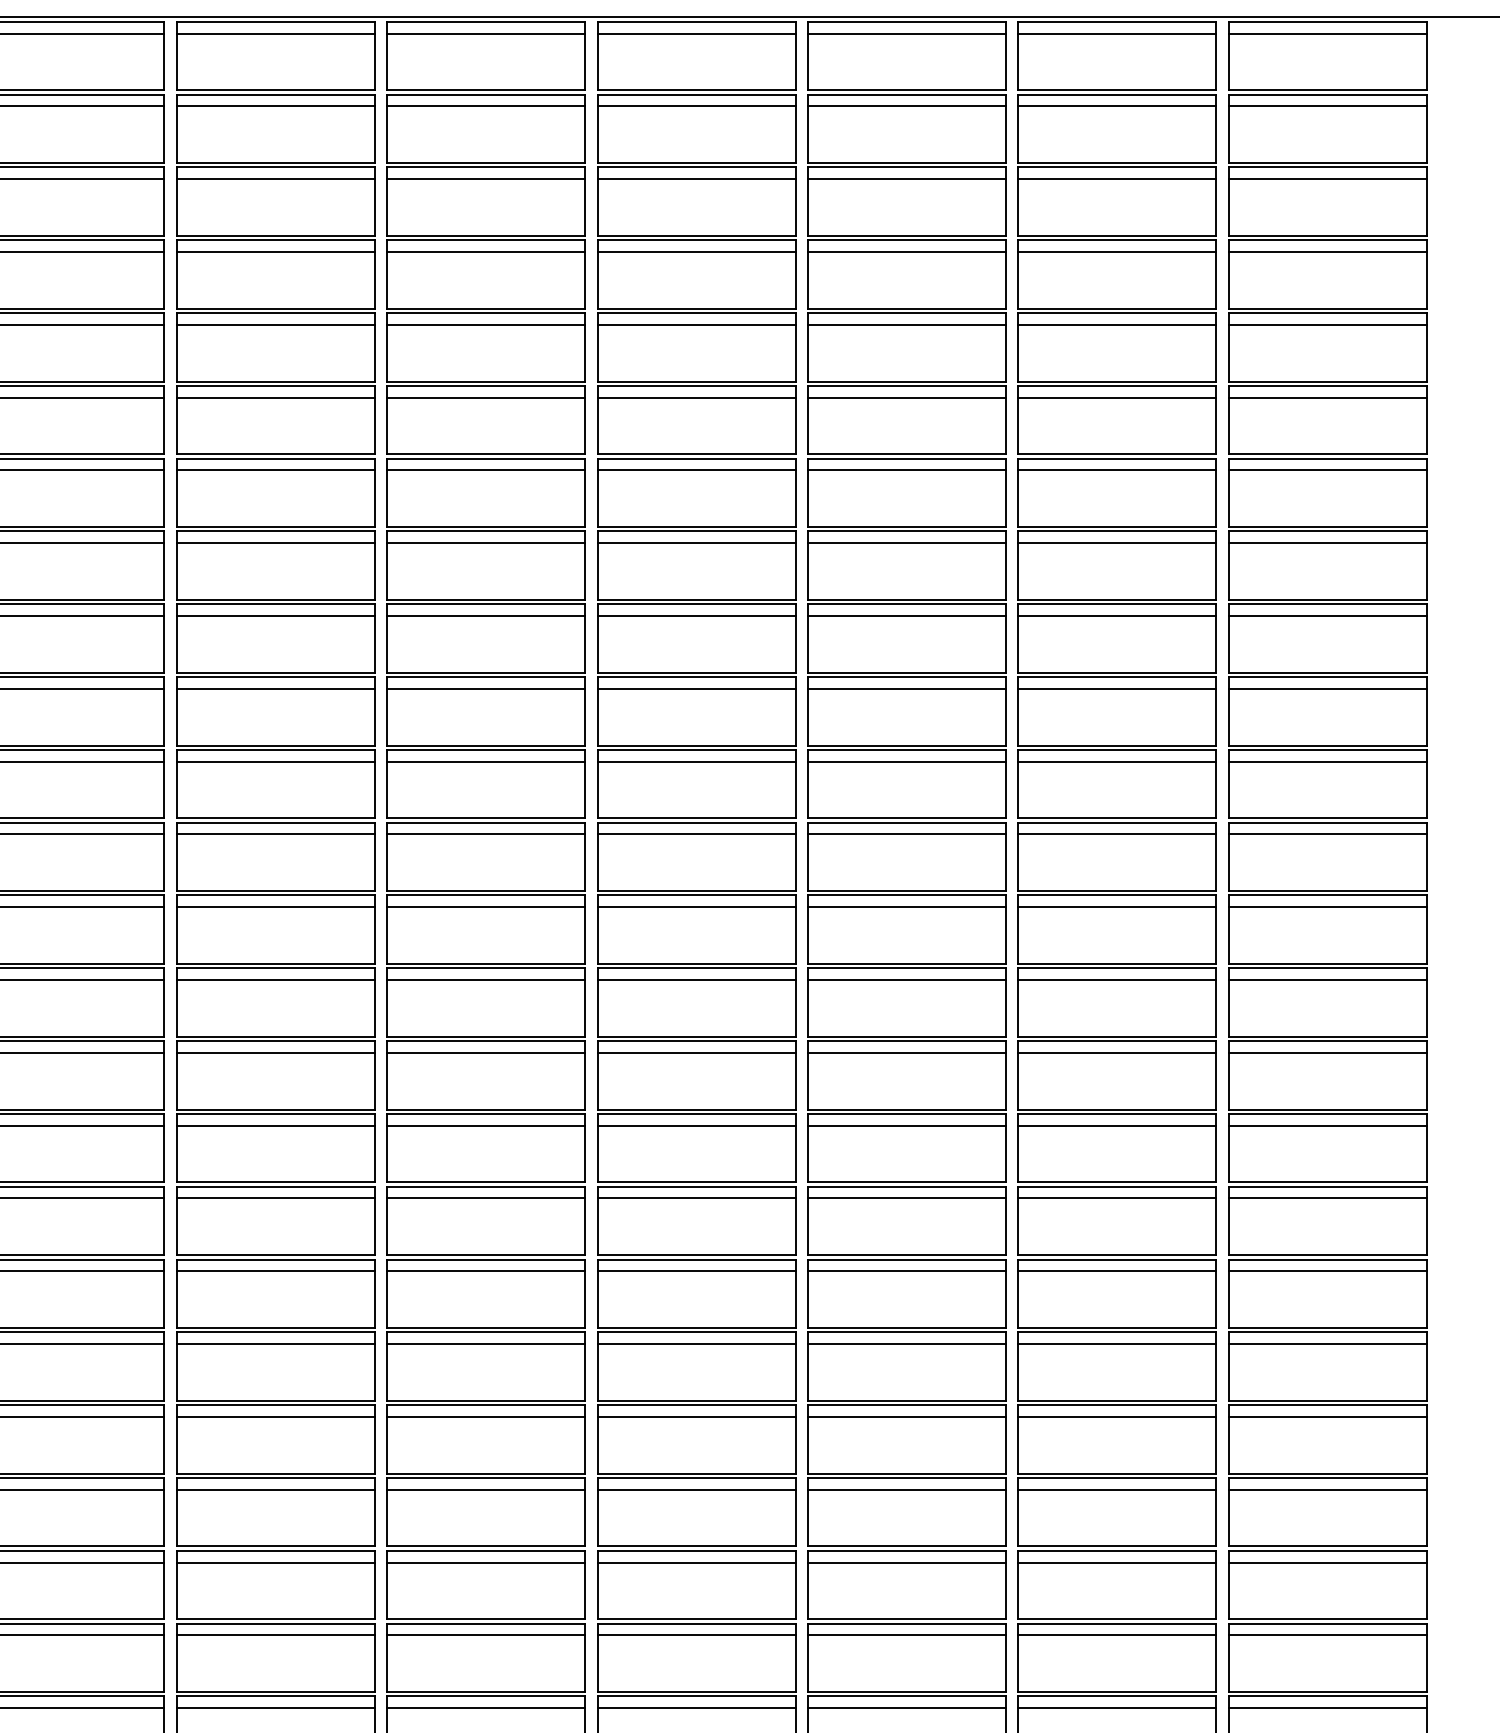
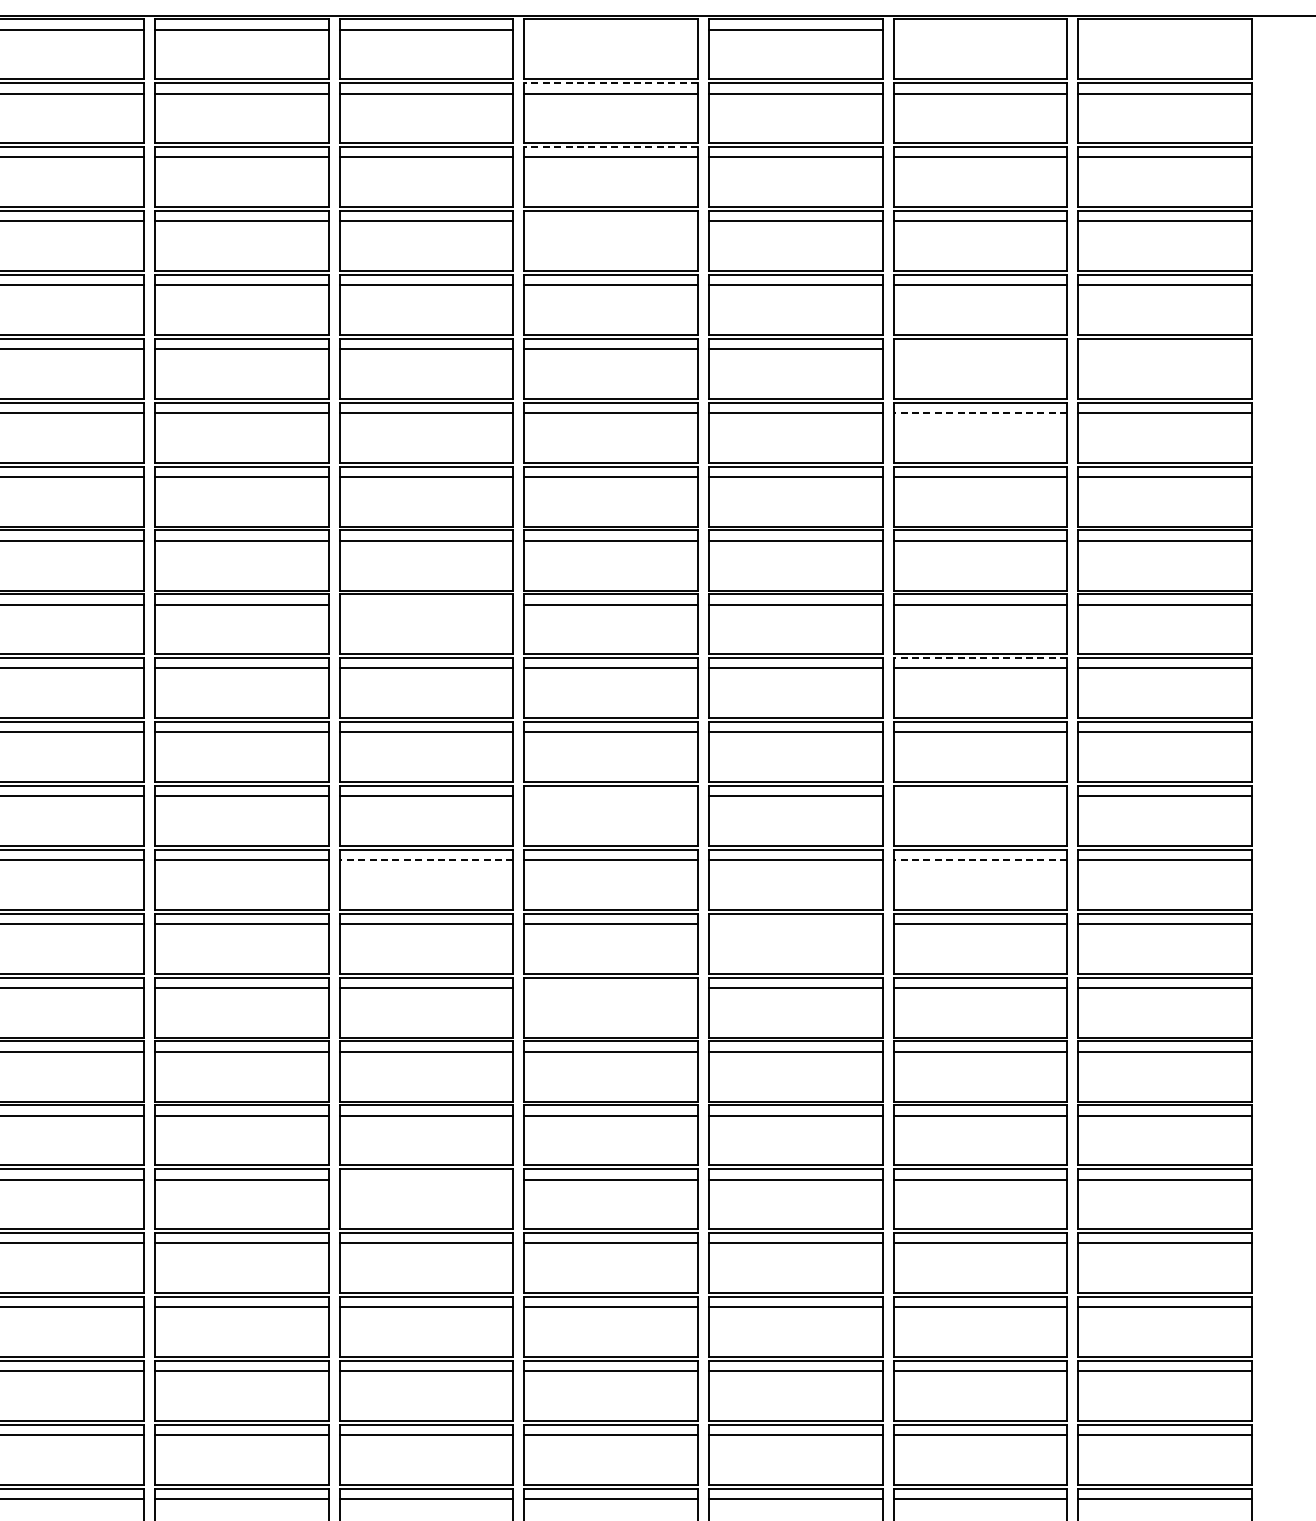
line: (695, 33) -> (610, 29), removed
line: (1117, 33) -> (980, 29), removed
line: (1327, 33) -> (1164, 29), removed
line: (697, 94) -> (611, 83), solid -> dashed
line: (697, 167) -> (611, 147), solid -> dashed
line: (695, 252) -> (610, 221), removed
line: (1117, 398) -> (980, 349), removed
line: (1327, 398) -> (1164, 349), removed
line: (1117, 469) -> (980, 412), solid -> dashed
line: (486, 688) -> (426, 604), removed
line: (1117, 750) -> (980, 658), solid -> dashed
line: (695, 907) -> (610, 796), removed
line: (1117, 907) -> (980, 796), removed
line: (486, 980) -> (426, 860), solid -> dashed
line: (1117, 980) -> (980, 860), solid -> dashed
line: (906, 1053) -> (795, 924), removed
line: (695, 1125) -> (610, 987), removed
line: (486, 1344) -> (426, 1179), removed

